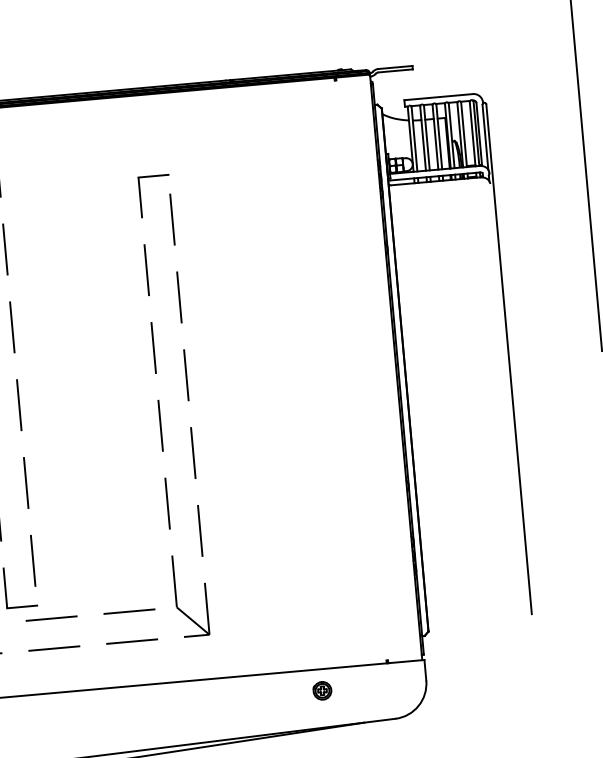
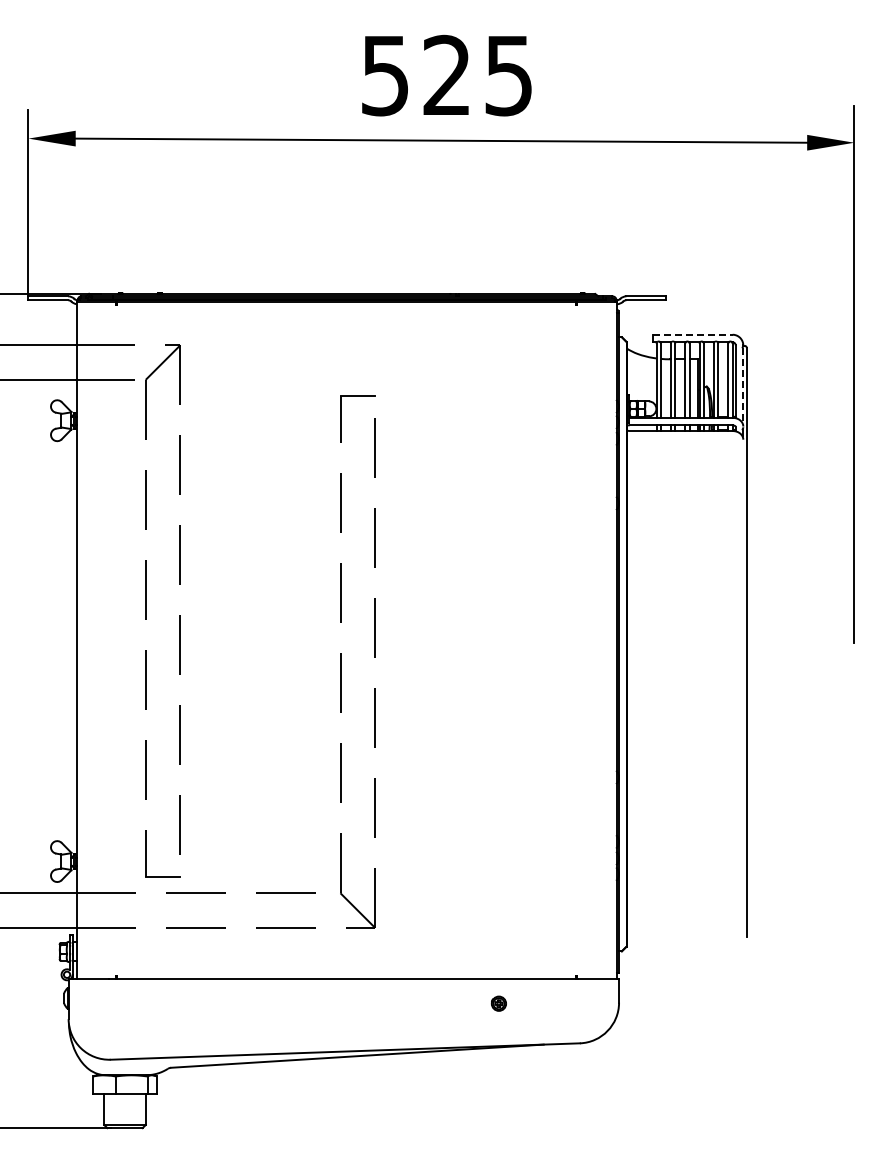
line: (438, 96) -> (692, 334), solid -> dashed
line: (485, 137) -> (742, 385), solid -> dashed
part: (322, 690) -> (498, 1003), size x0.7

